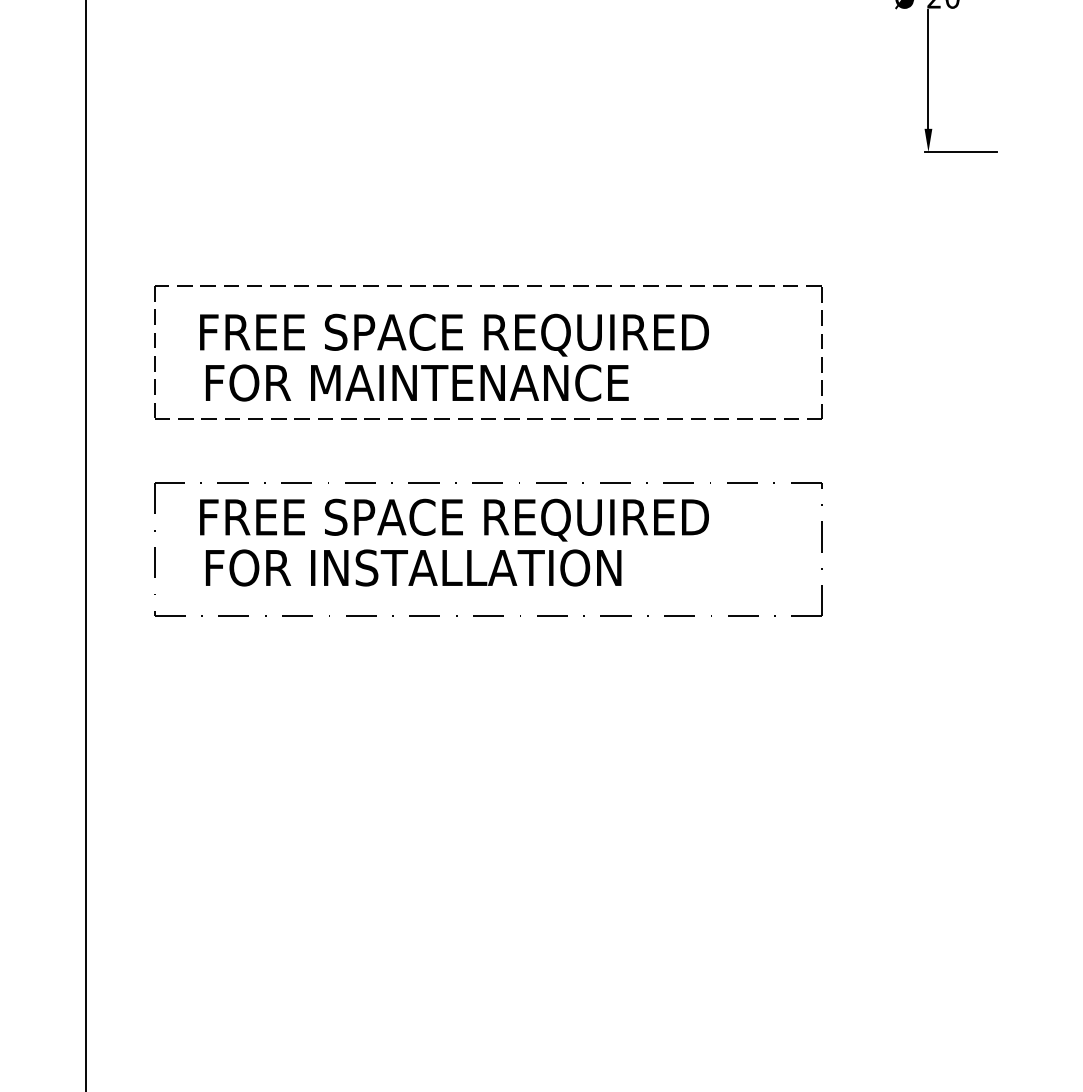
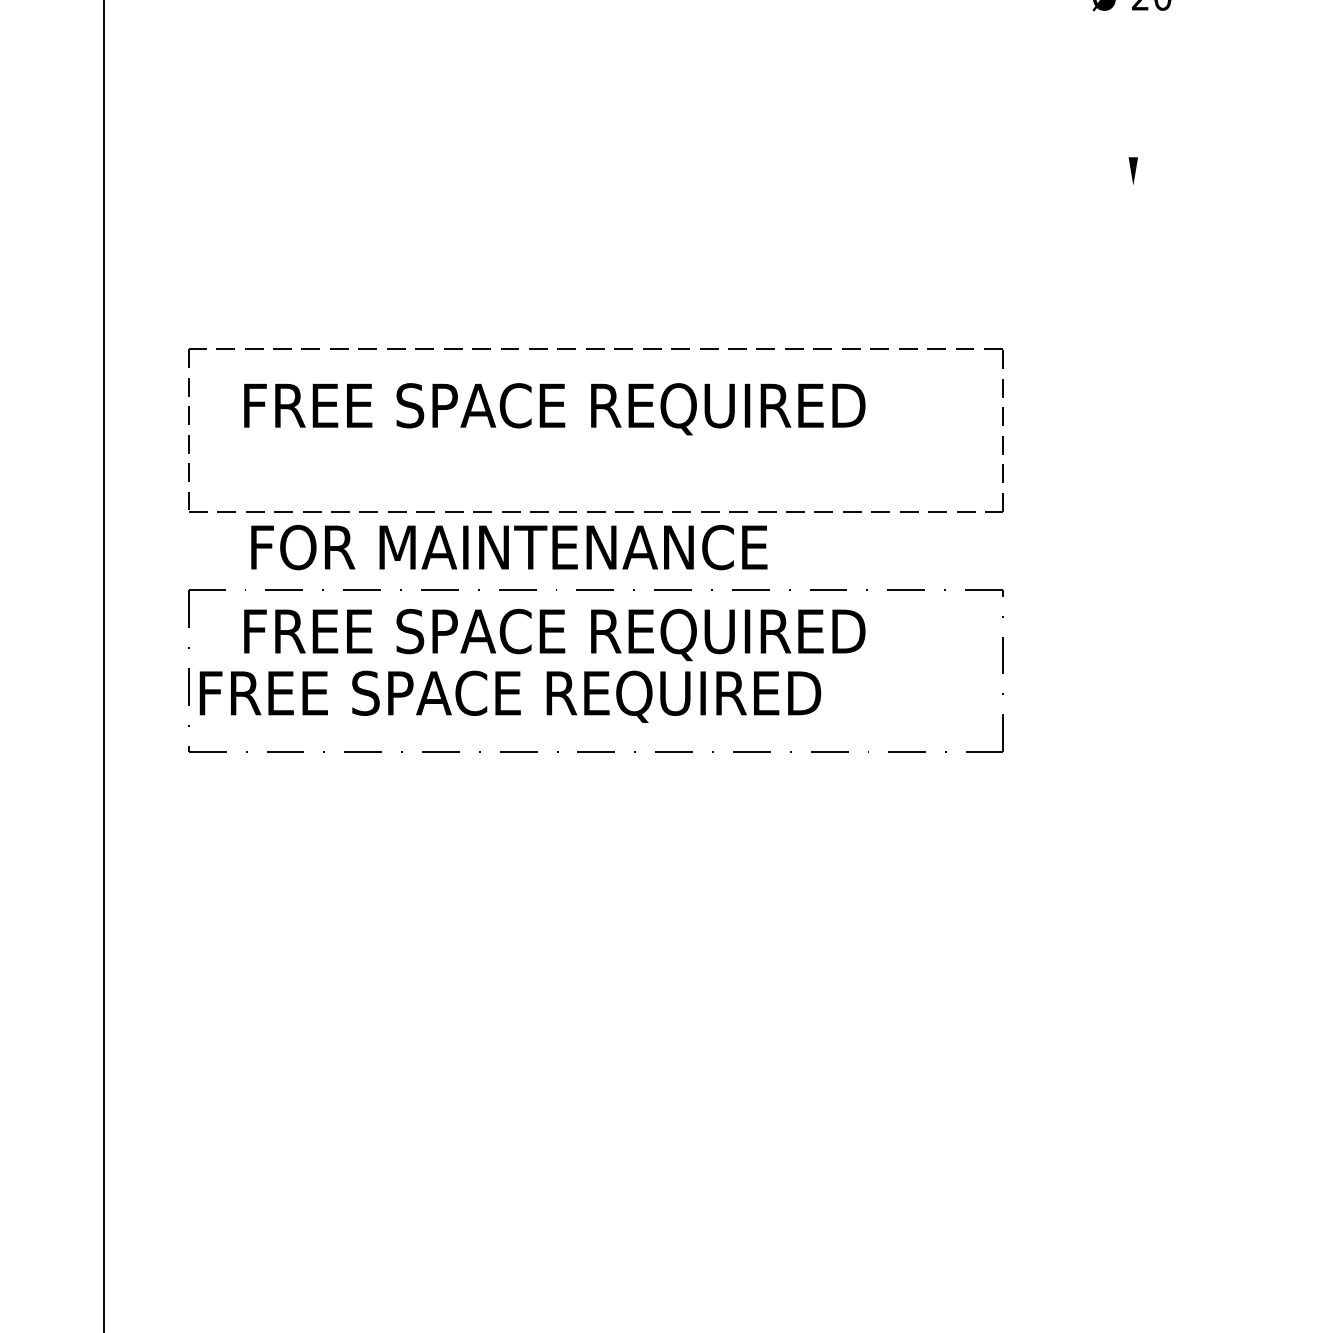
line: (928, 69) -> (1133, 84), removed
line: (960, 151) -> (1172, 185), removed
text: (417, 382) -> (509, 547), moved
text: (418, 570) -> (510, 696), FOR INSTALLATION -> FREE SPACE REQUIRED

